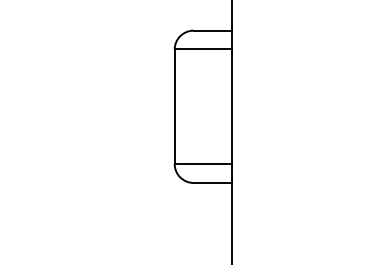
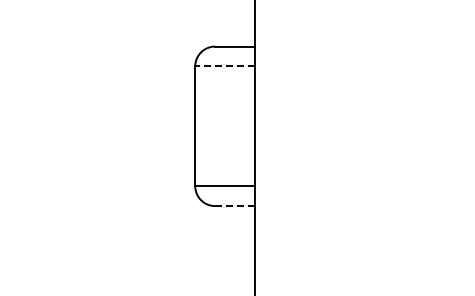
line: (203, 49) -> (225, 66), solid -> dashed
line: (212, 183) -> (234, 206), solid -> dashed

